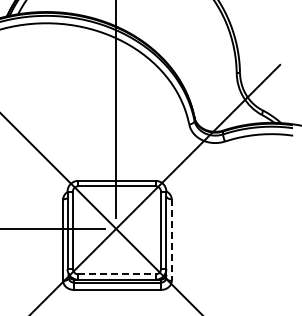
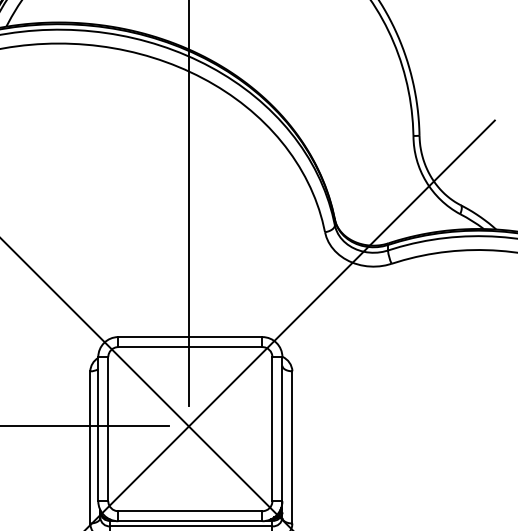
line: (171, 240) -> (291, 448), dashed -> solid
line: (116, 274) -> (189, 511), dashed -> solid

